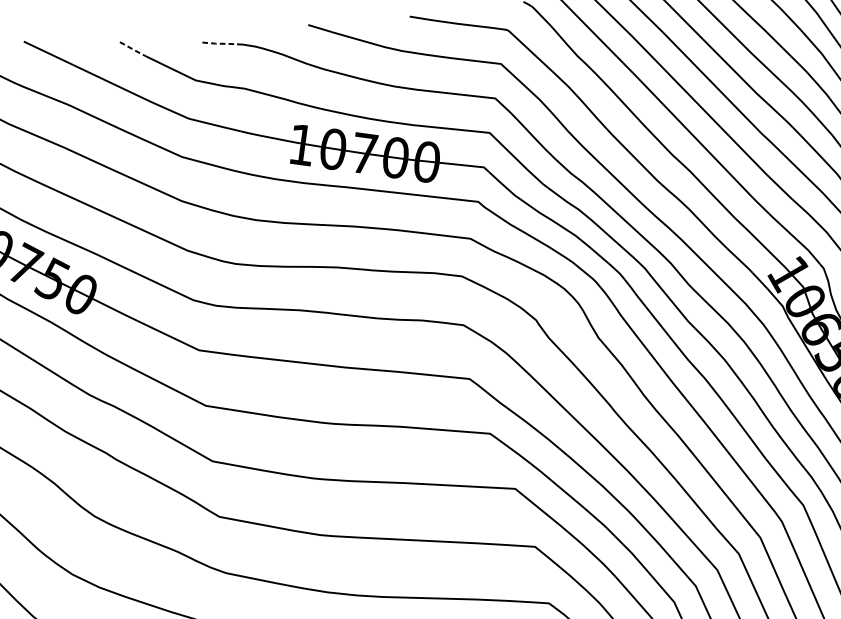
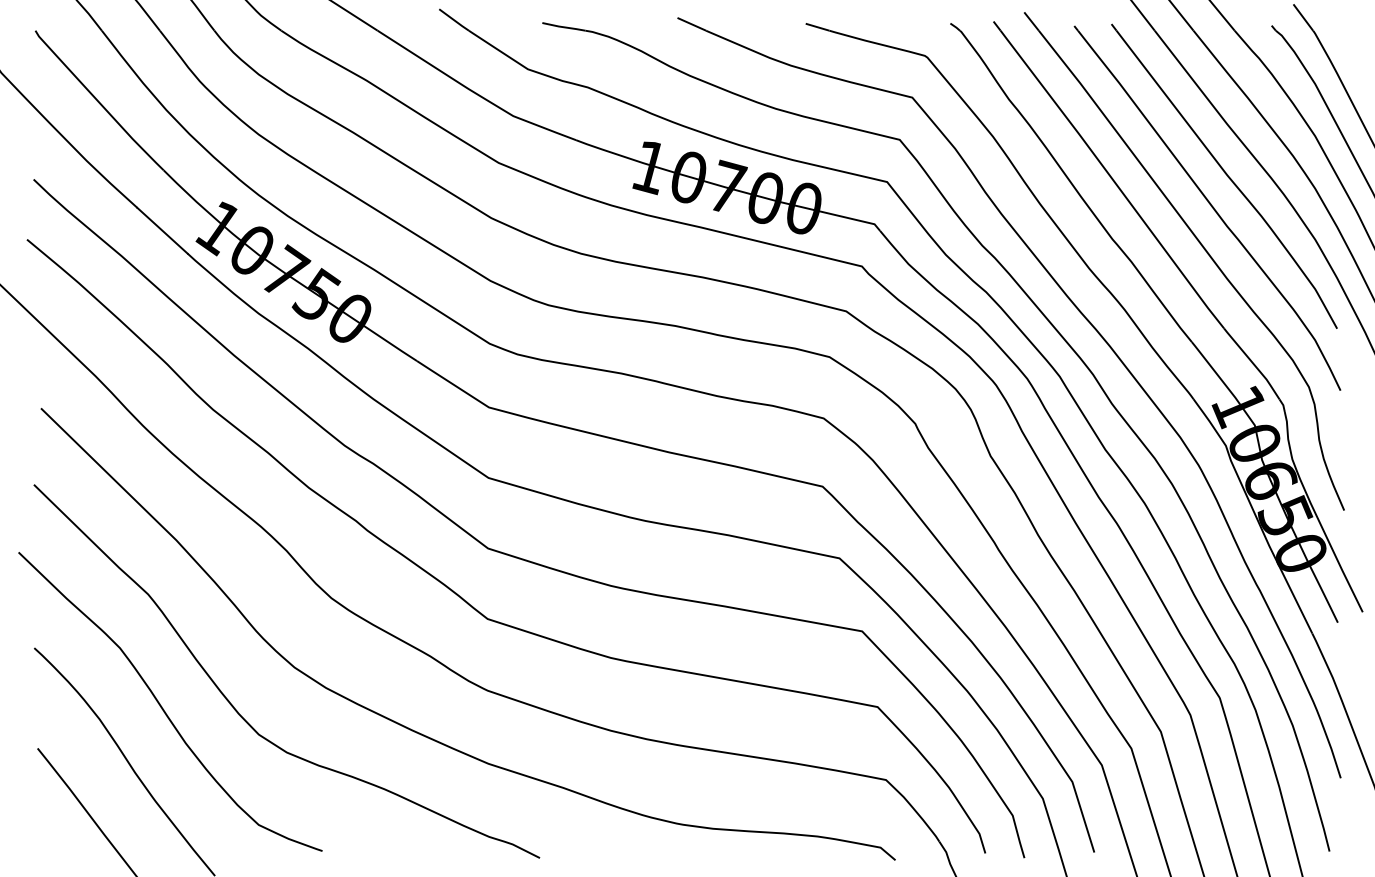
line: (219, 43) -> (563, 27), dashed -> solid
line: (133, 49) -> (454, 20), dashed -> solid

